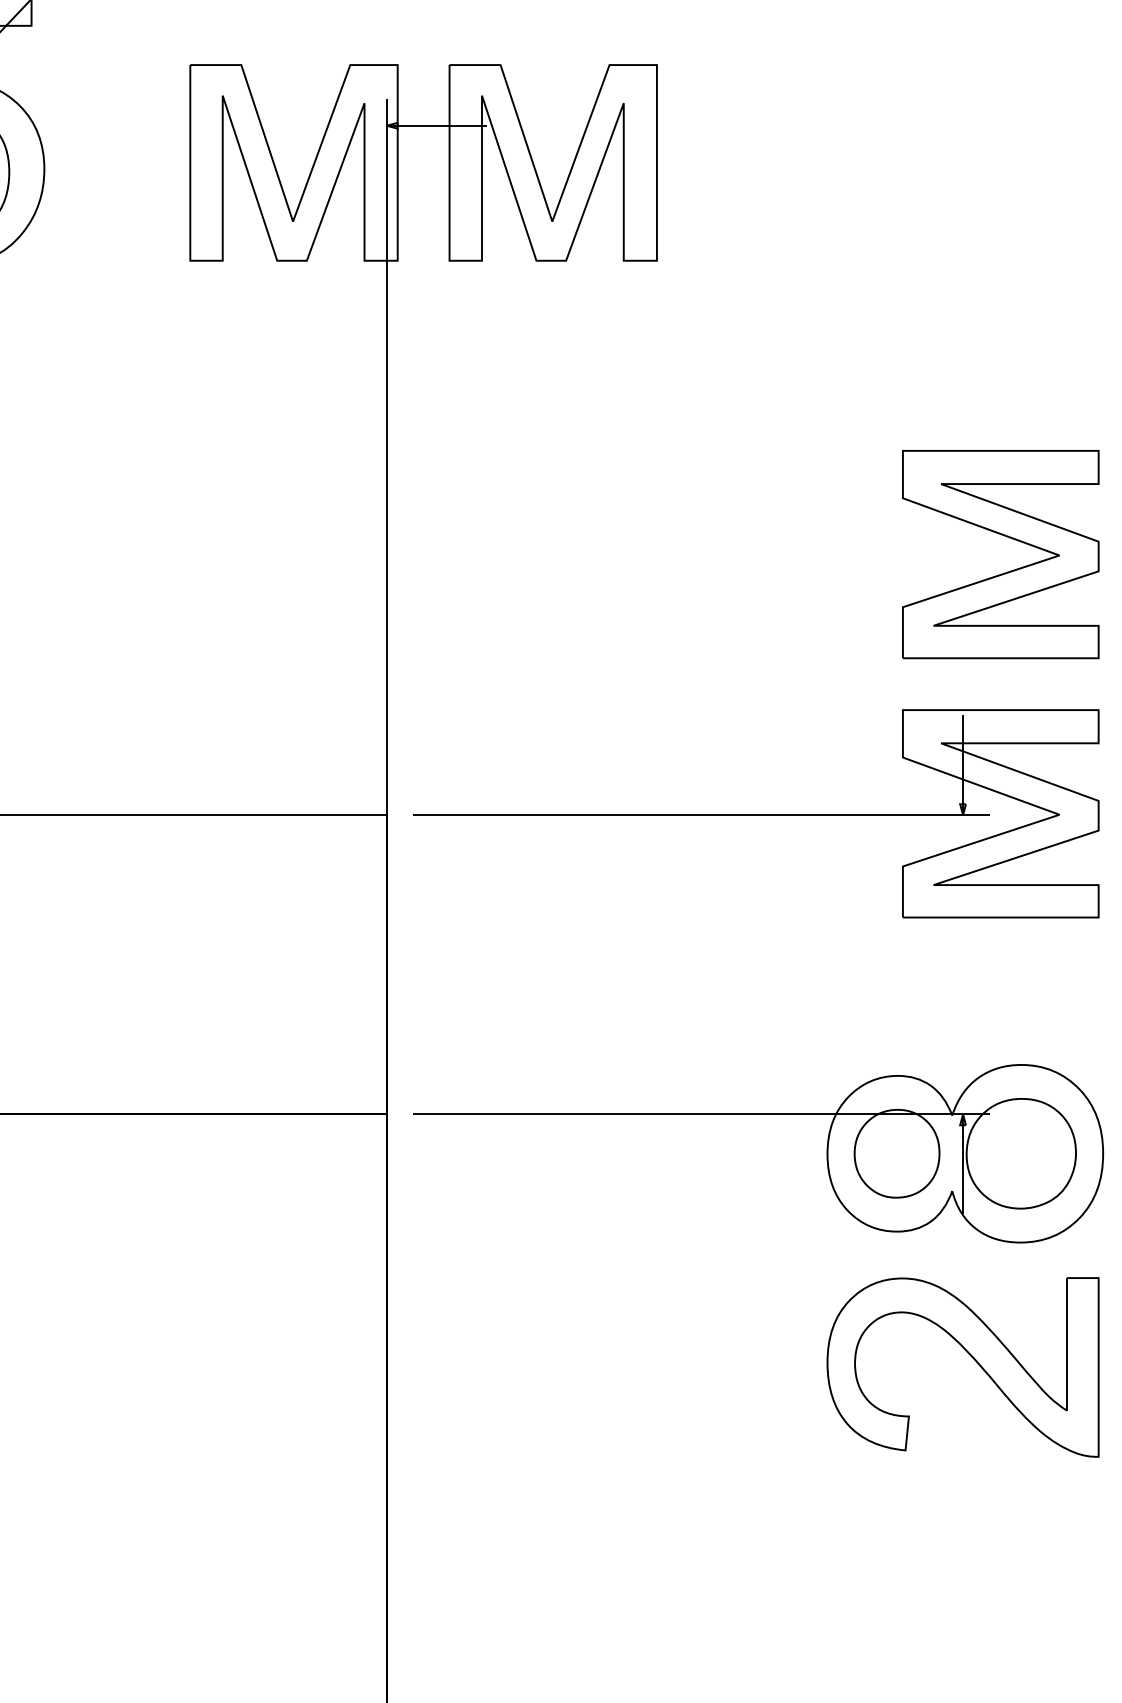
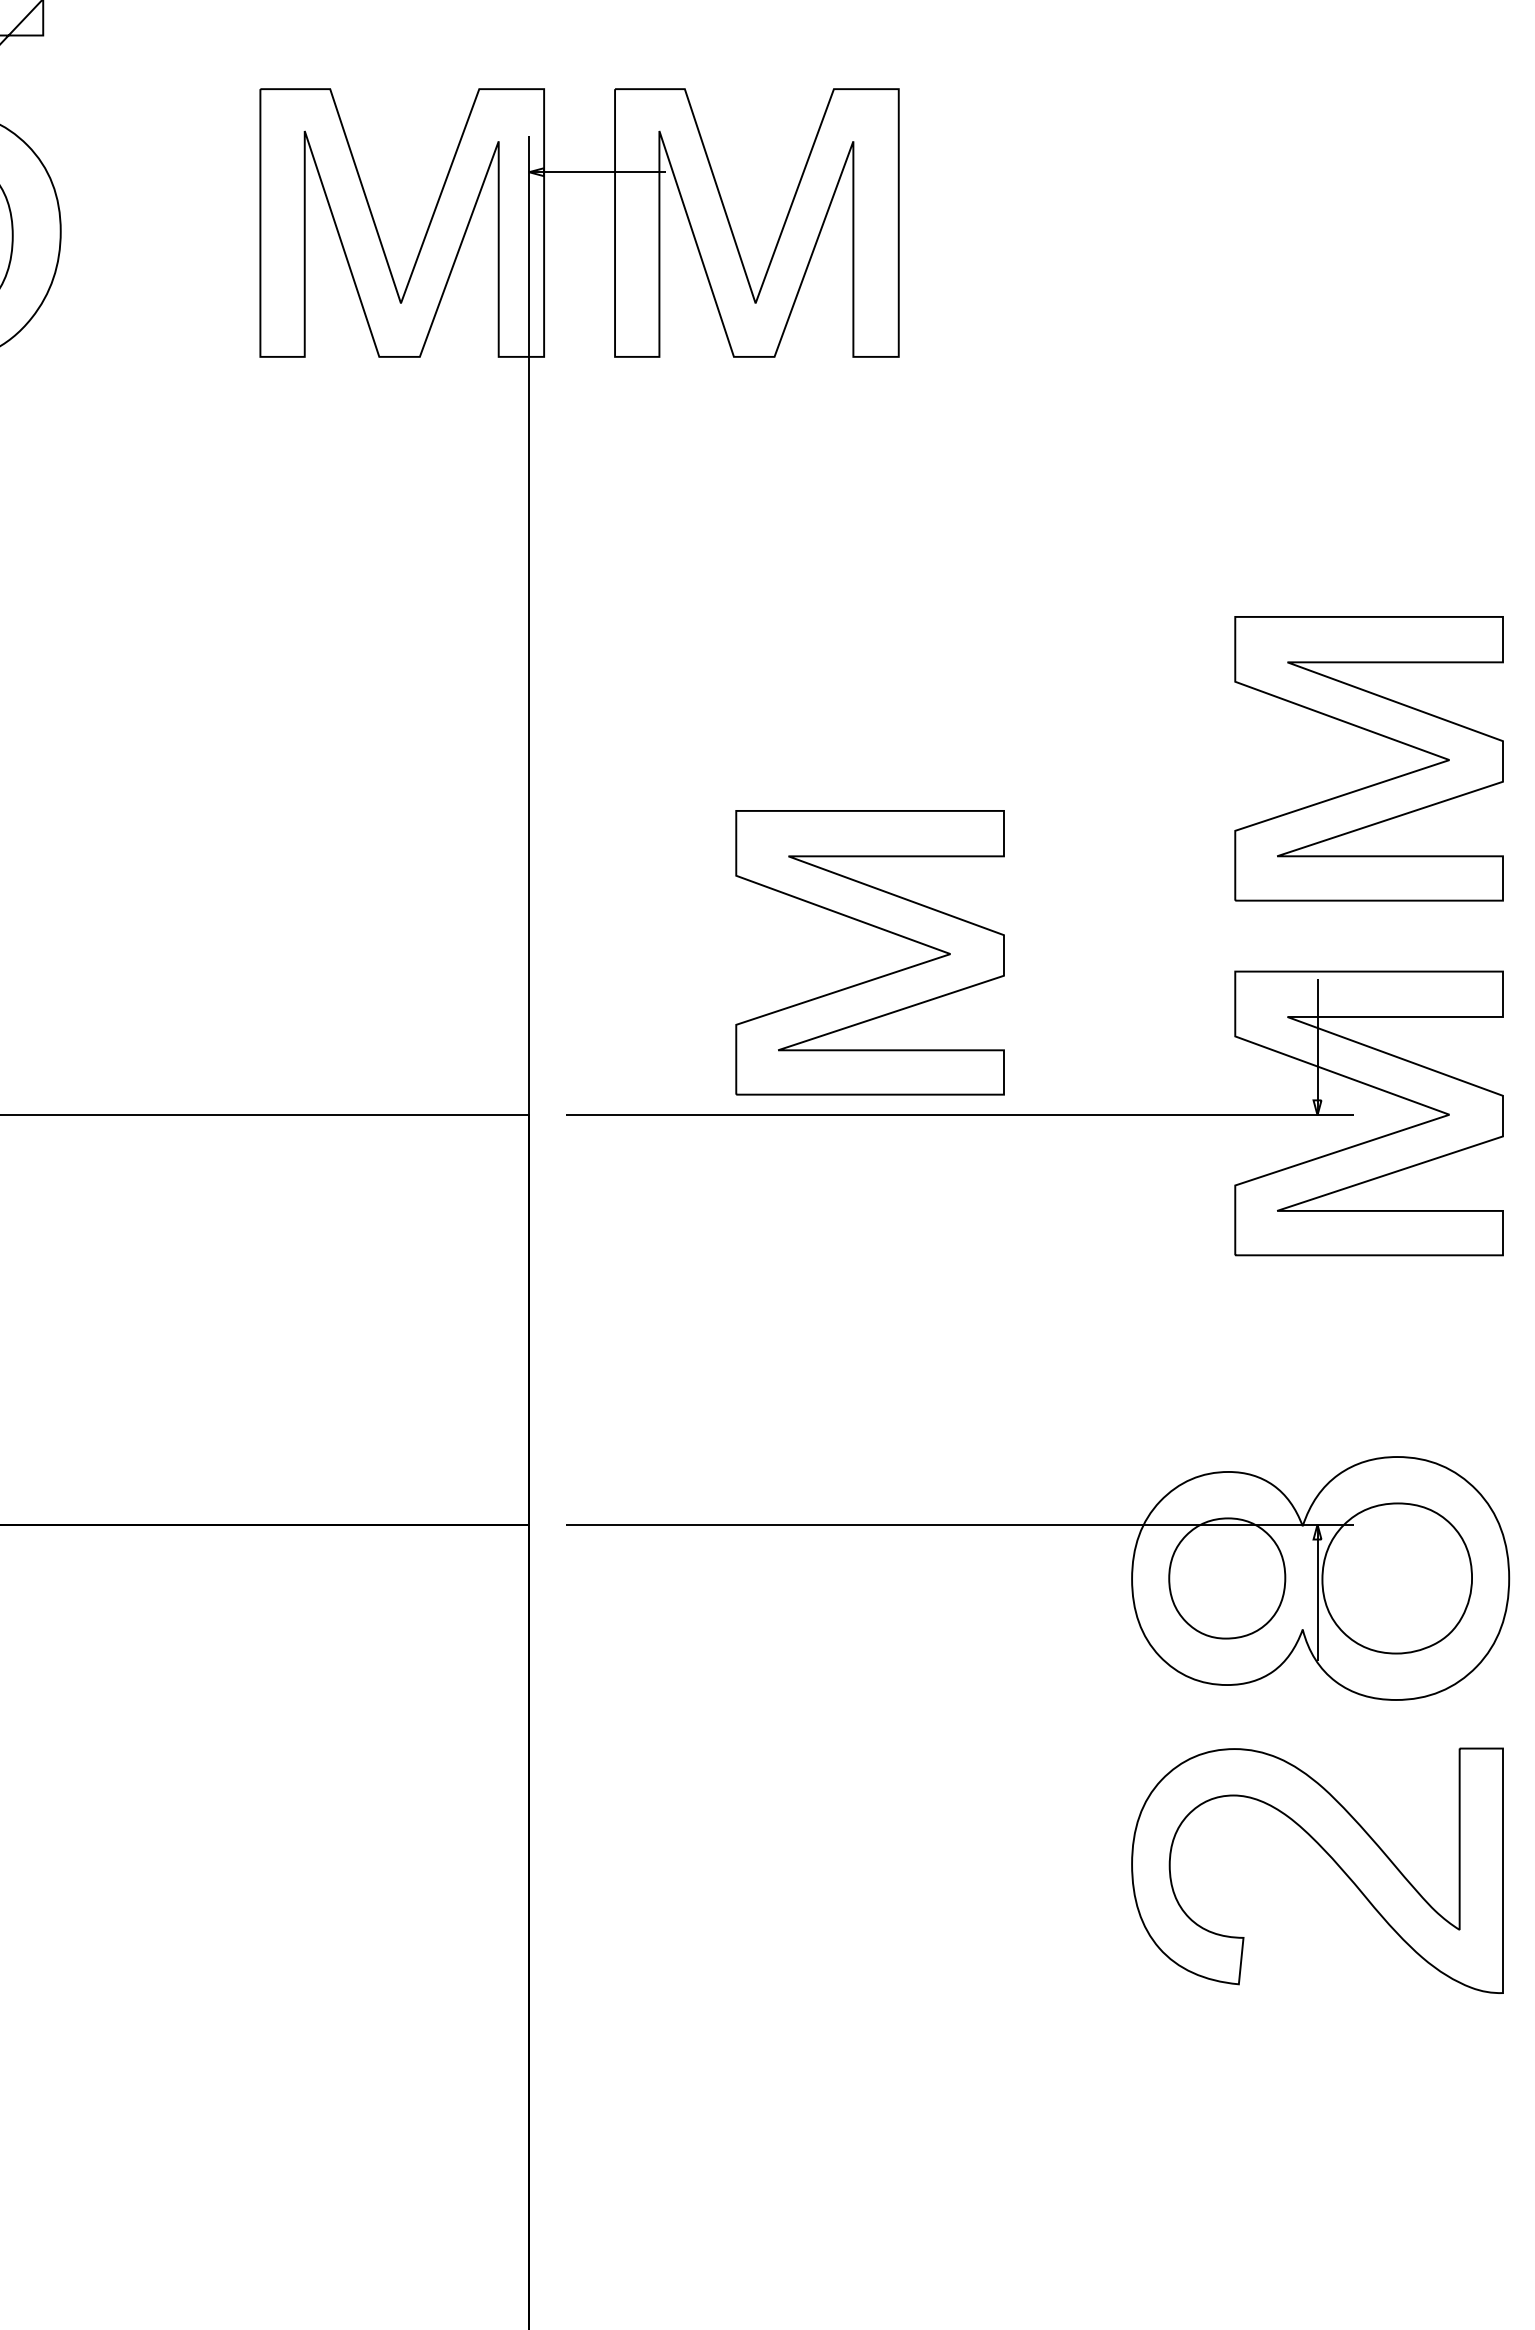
part: (642, 679) -> (879, 929), added

